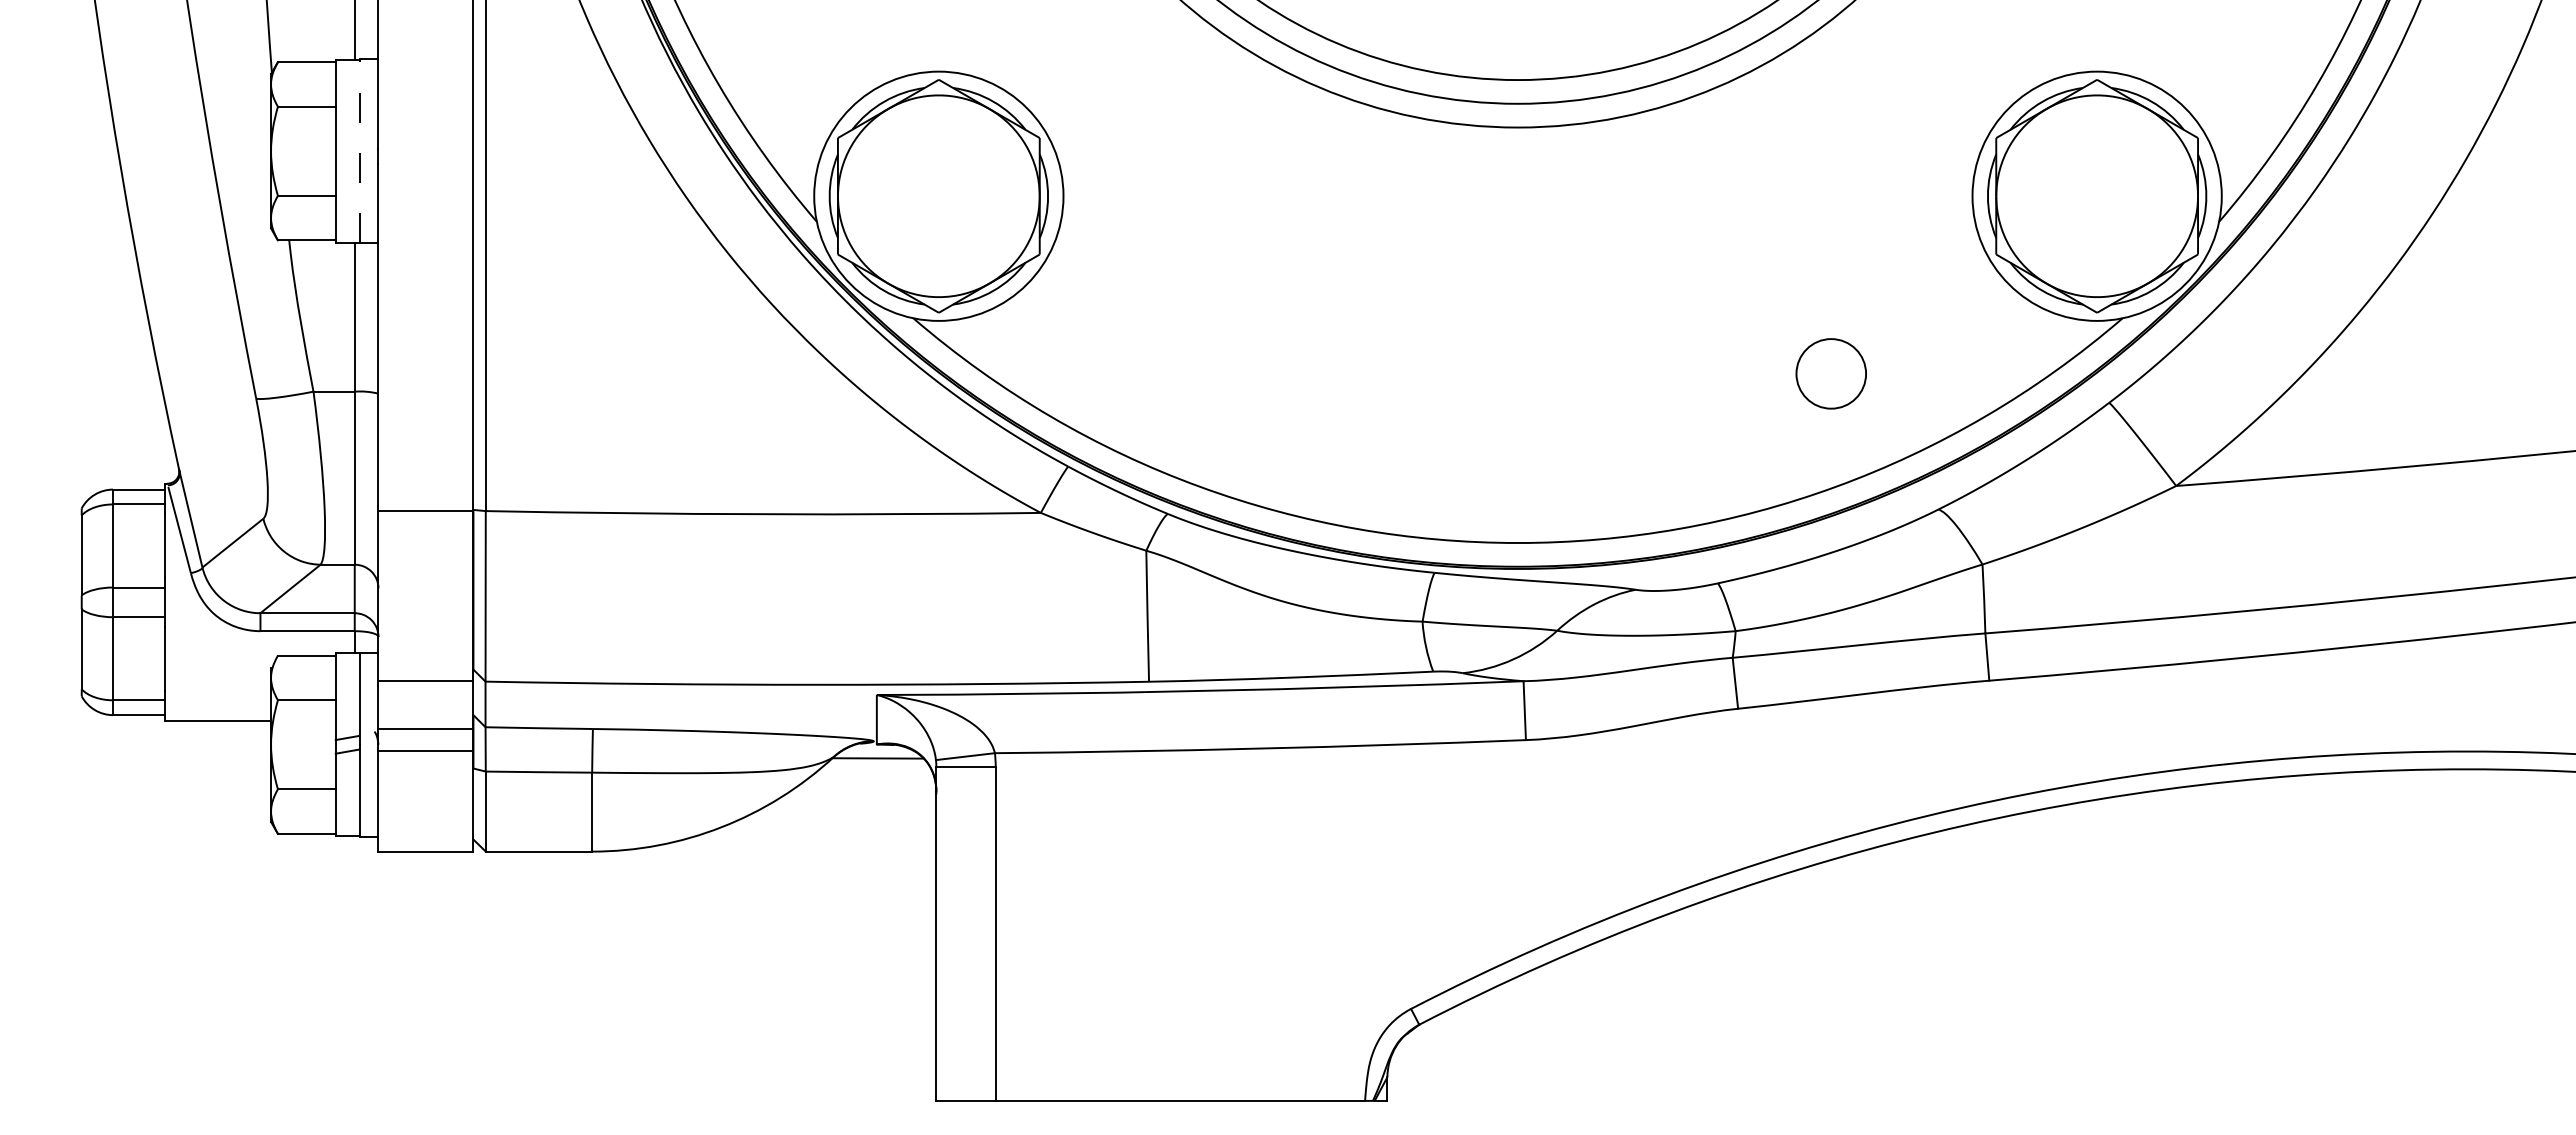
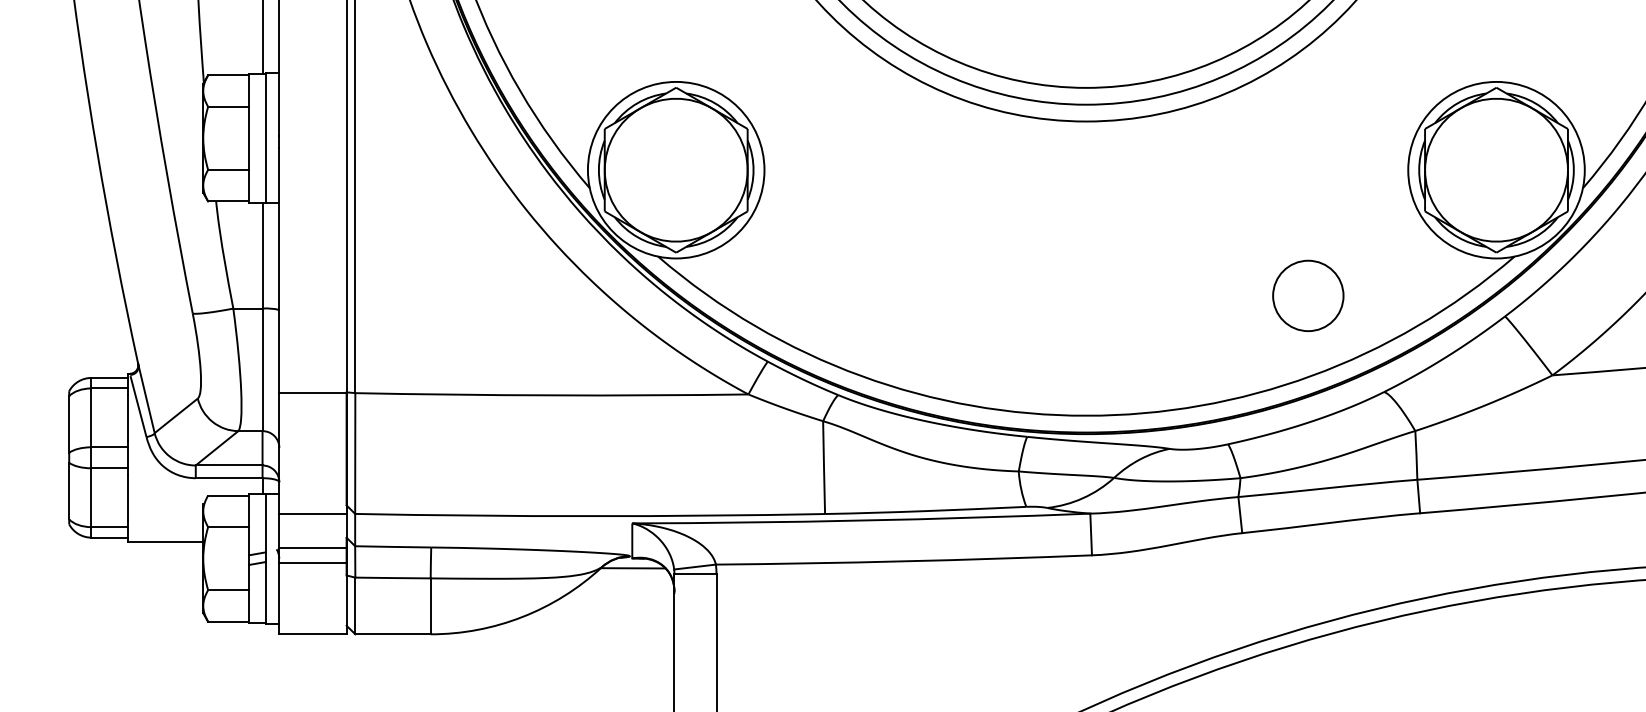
line: (359, 151) -> (265, 138), dashed -> solid
circle: (1830, 373) -> (1307, 295), size x1.43

